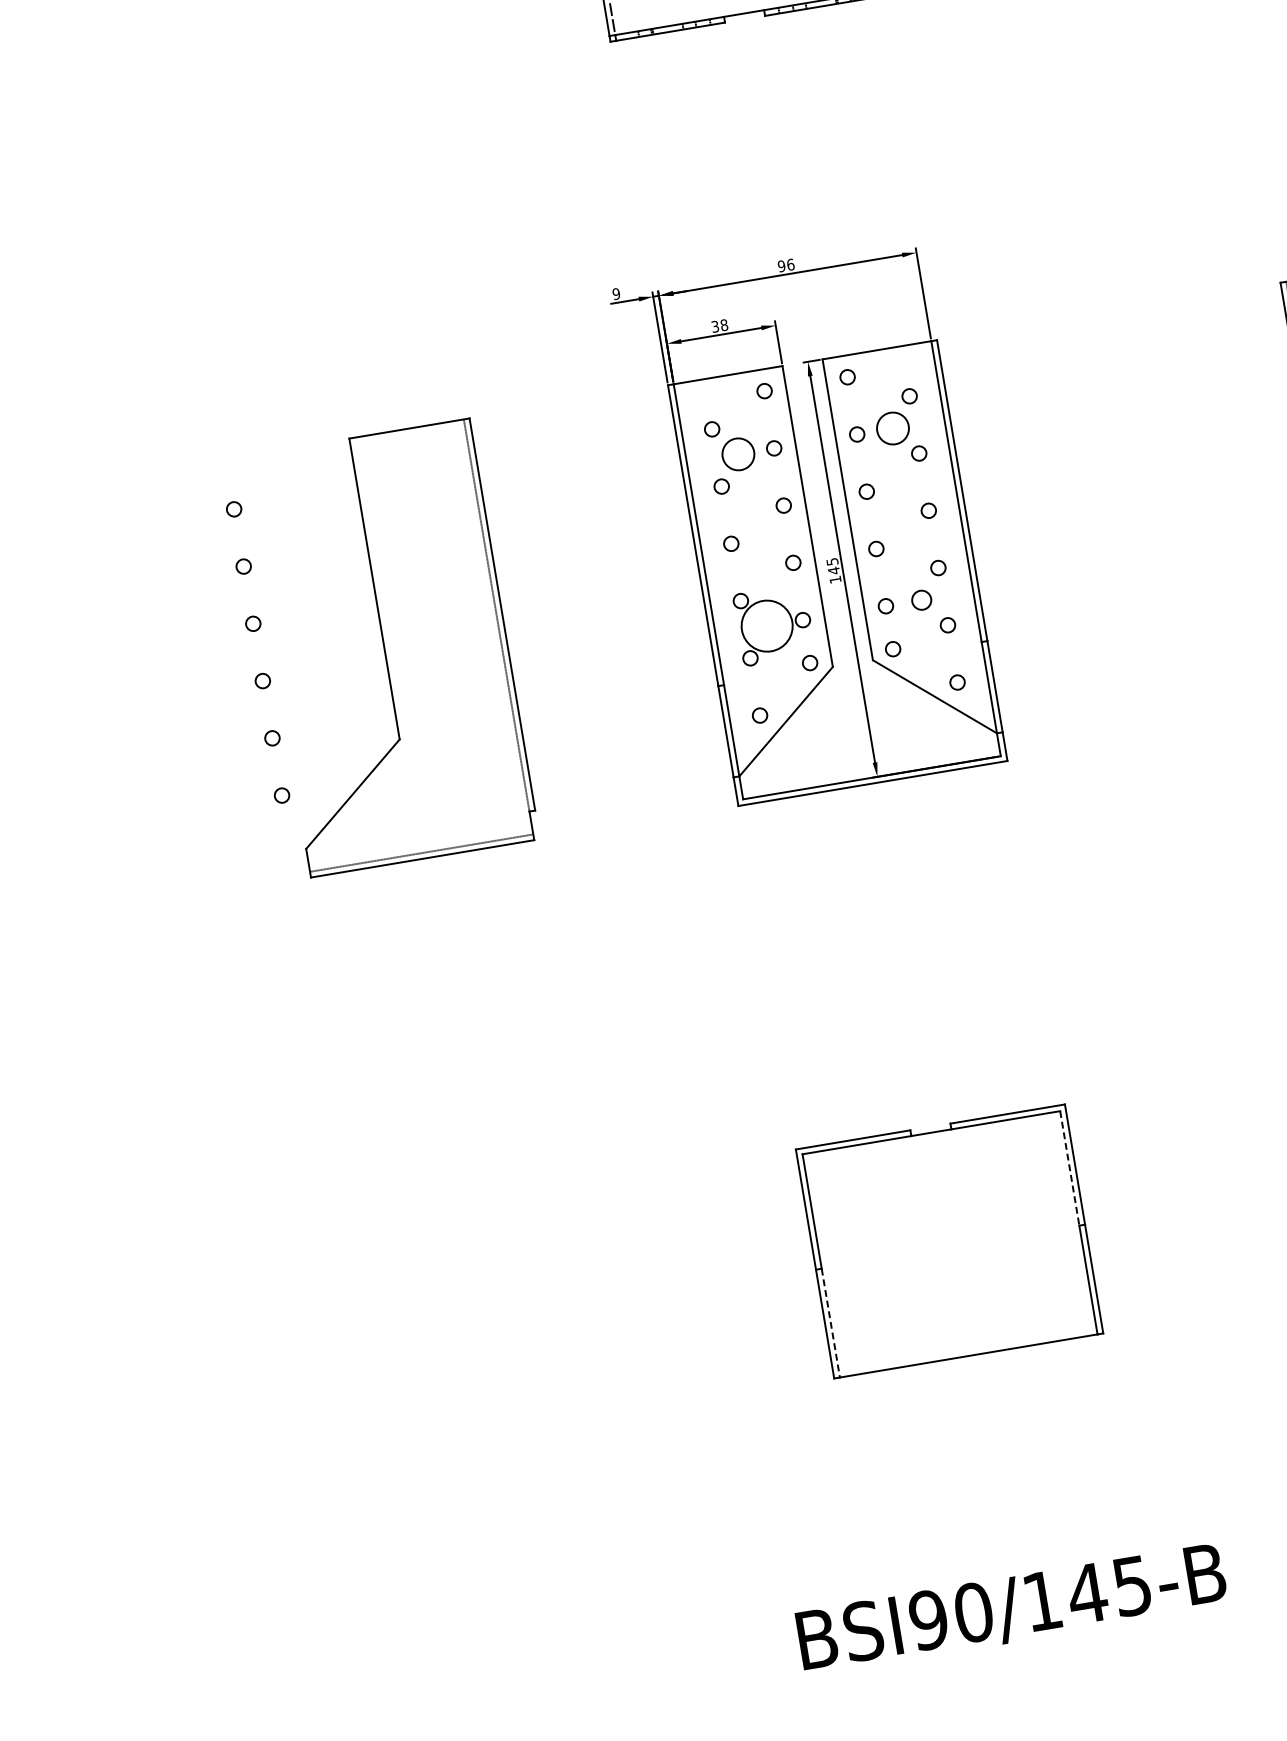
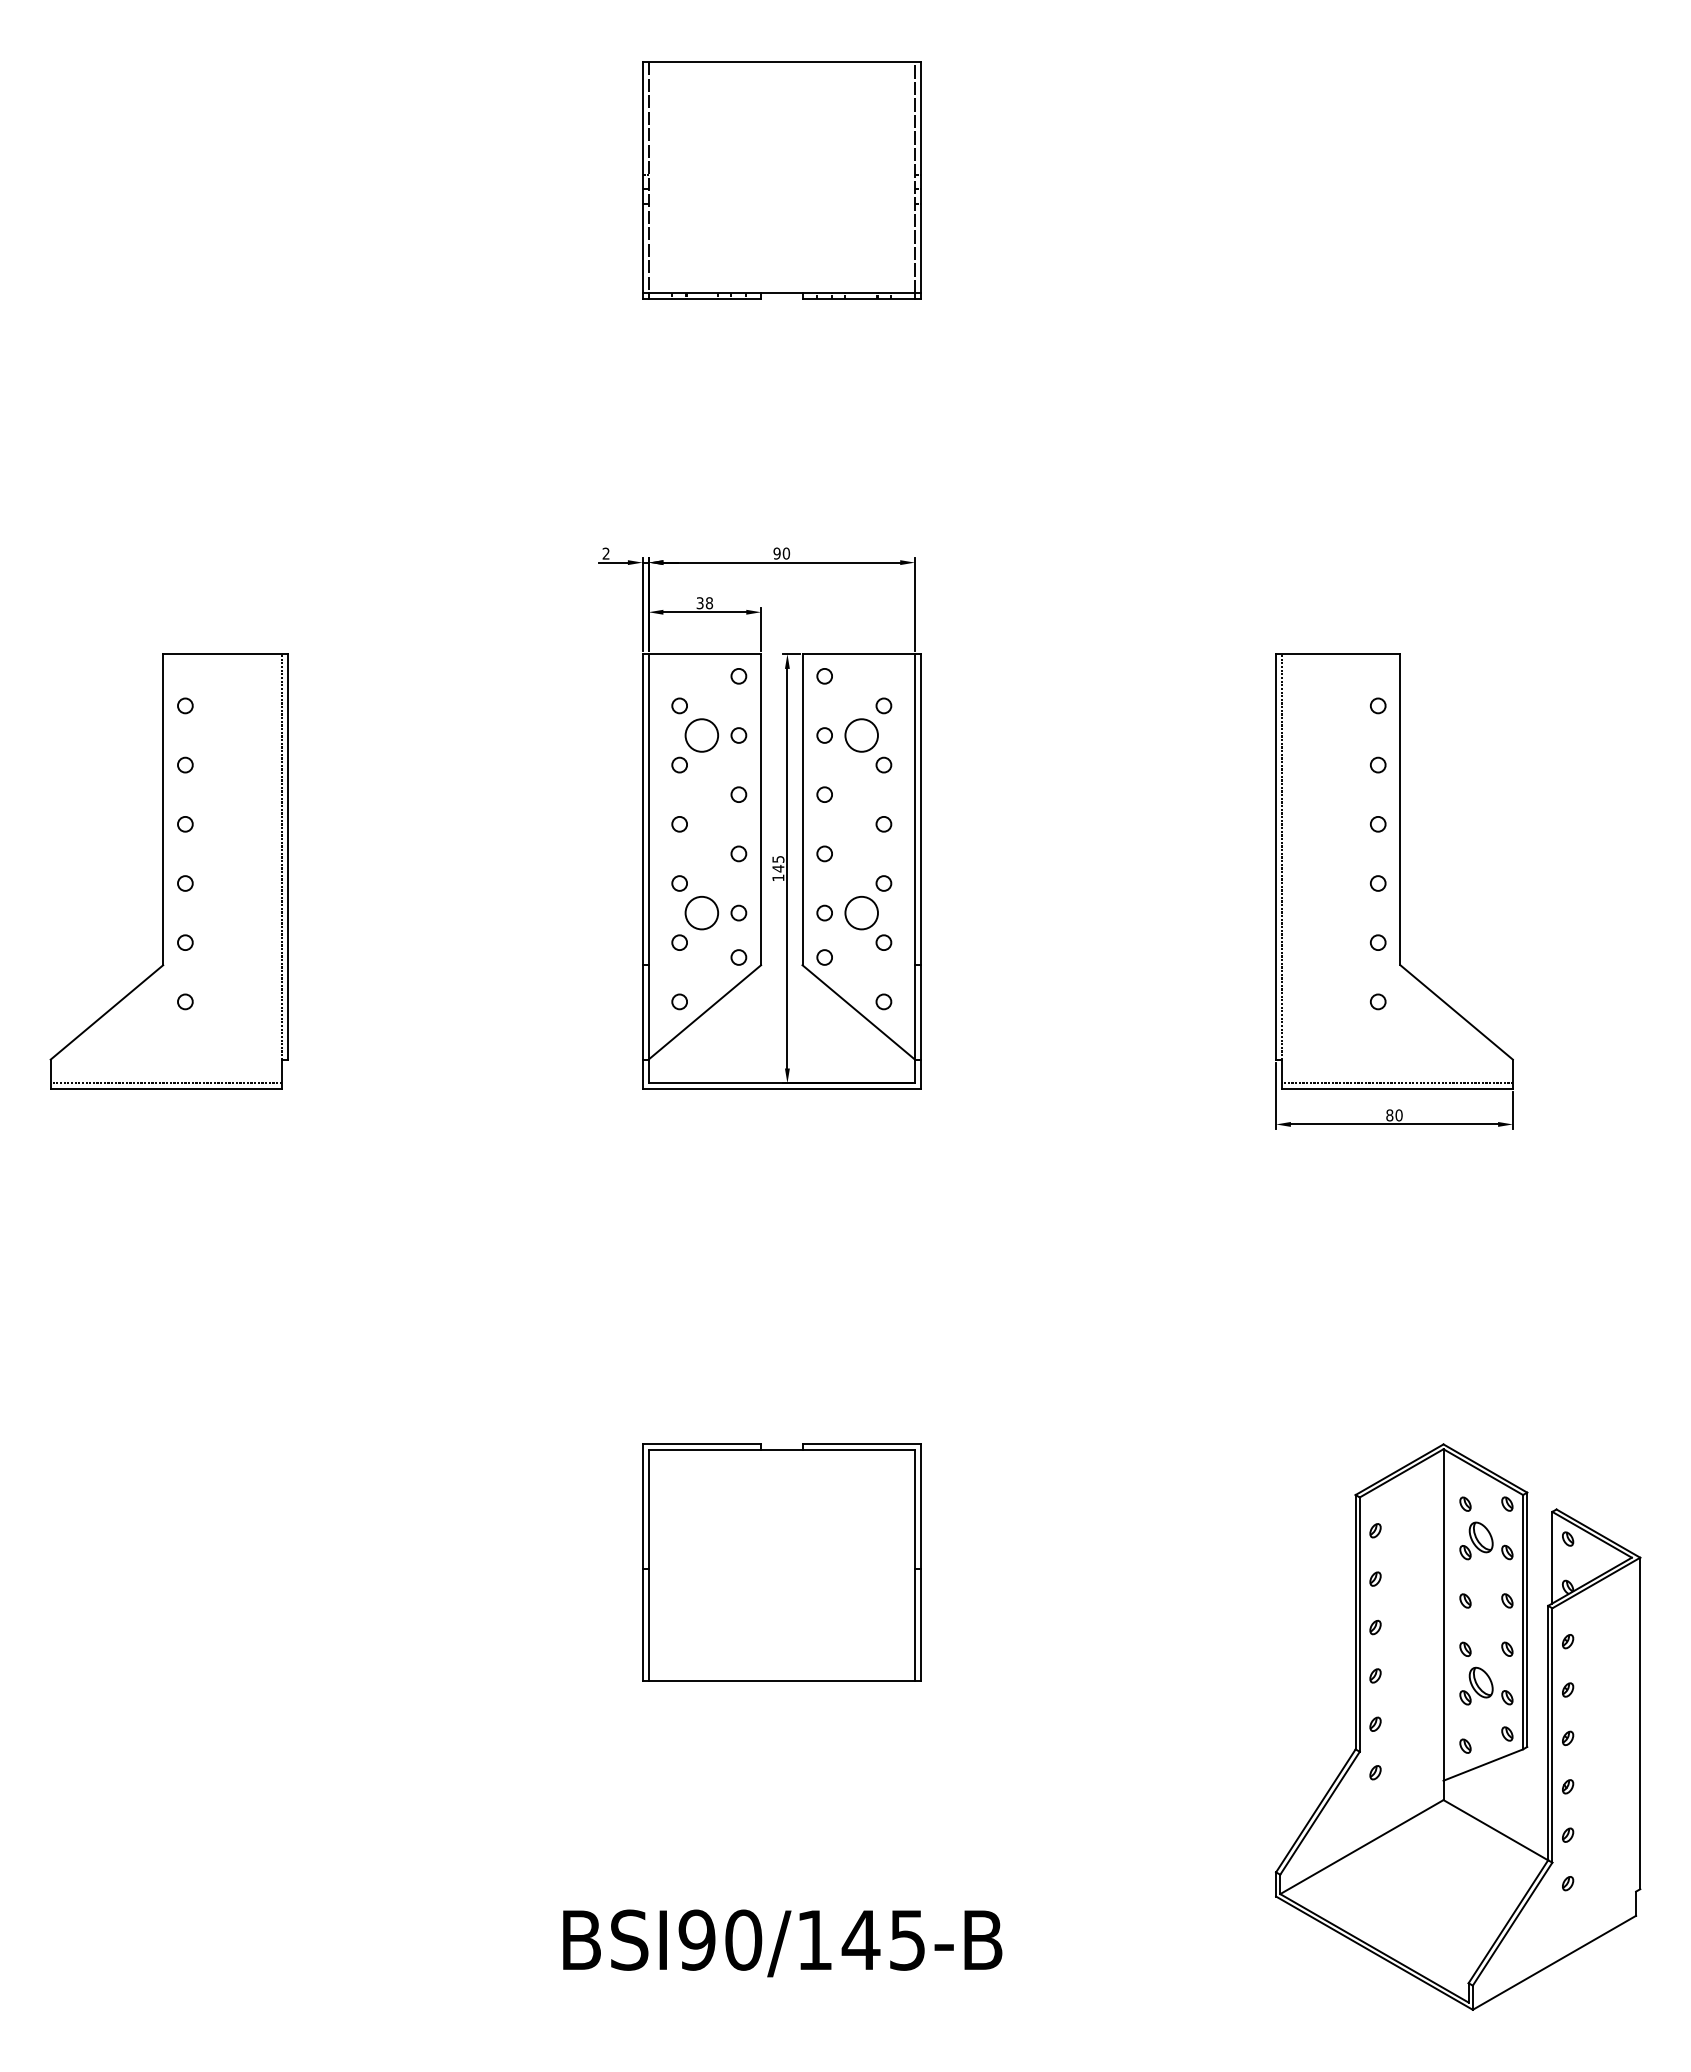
text: (790, 264) -> (786, 553), 96 -> 90
text: (615, 293) -> (605, 553), 9 -> 2
circle: (921, 599) -> (861, 912), size x1.67
circle: (766, 625) -> (701, 912), size x0.62
part: (389, 647) -> (168, 871), moved
line: (1070, 1169) -> (915, 1510), dashed -> solid
line: (830, 1323) -> (648, 1625), dashed -> solid

